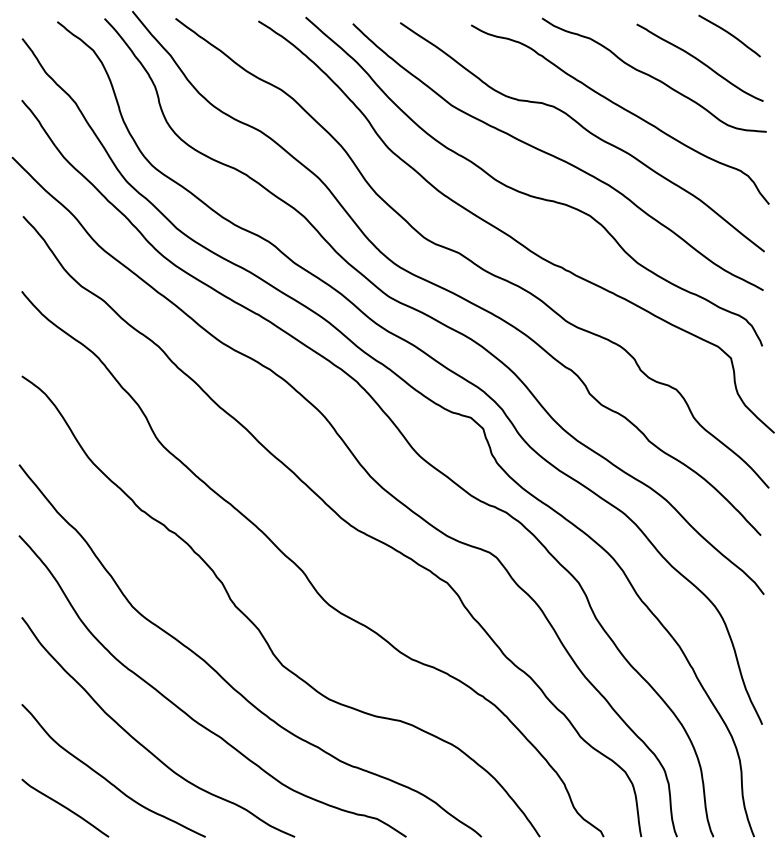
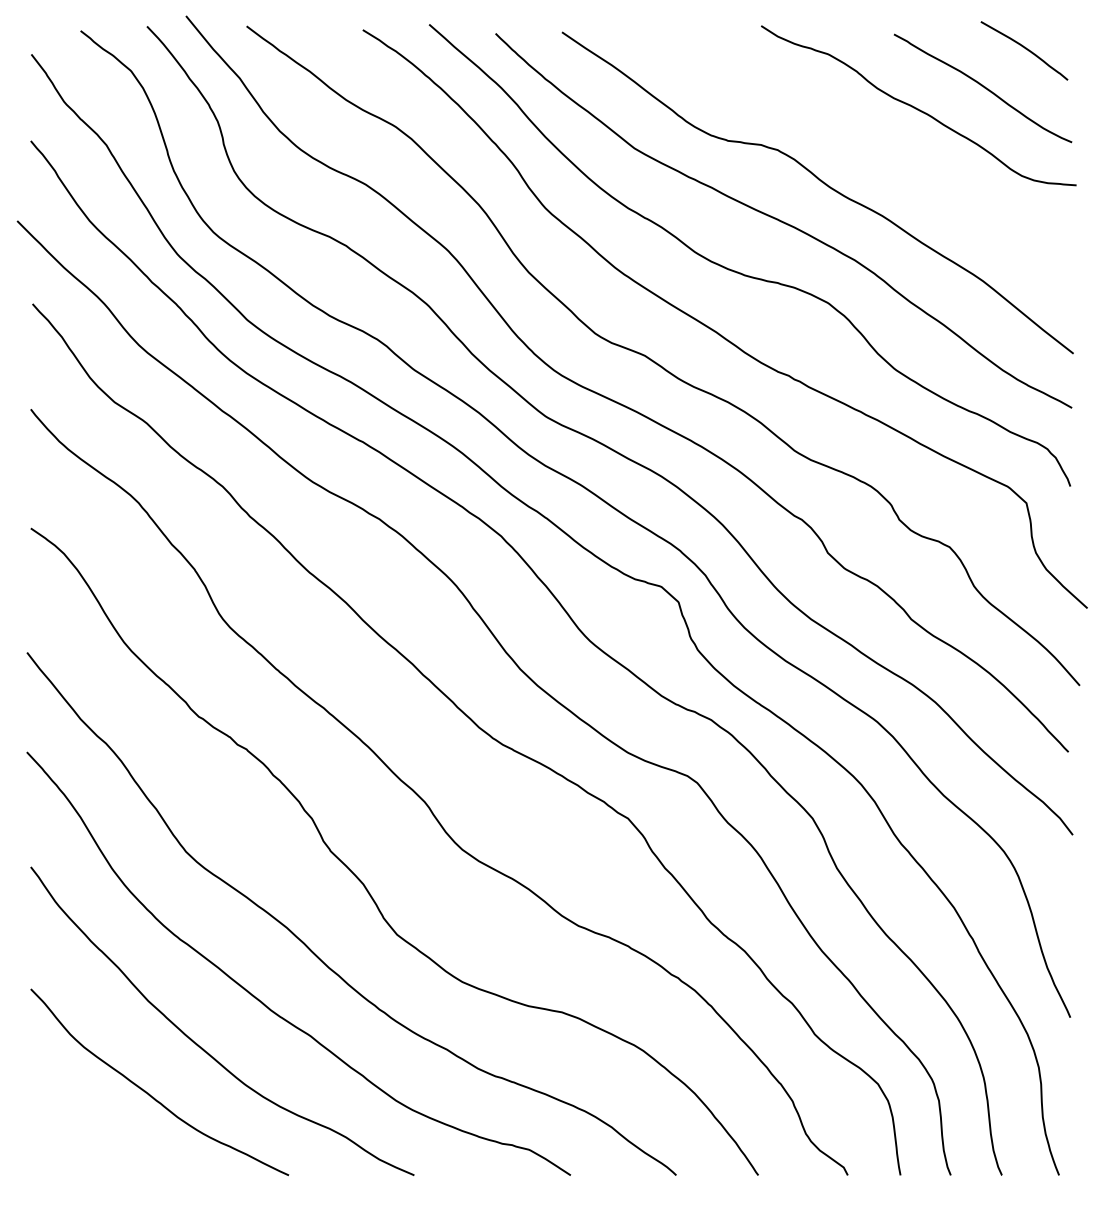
curve: (622, 109) -> (874, 153), removed
curve: (65, 807) -> (92, 1133), removed

